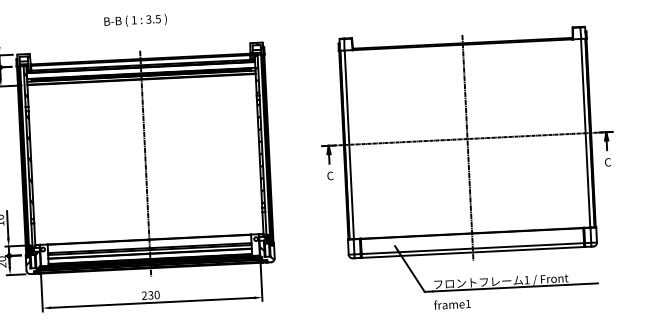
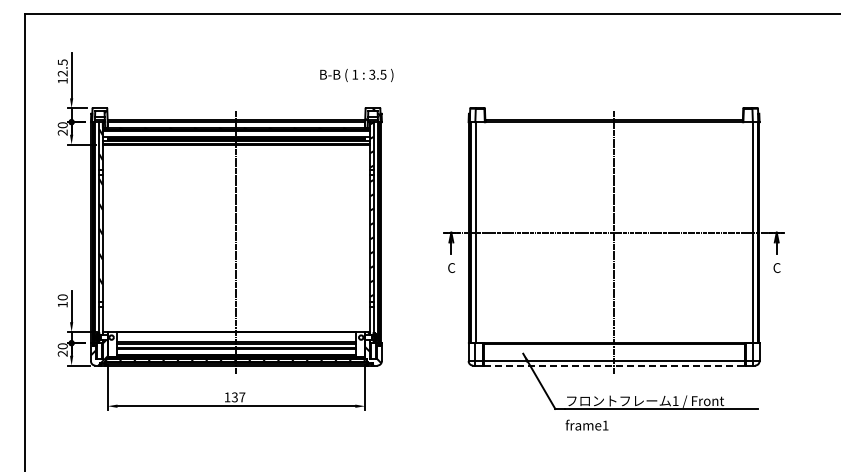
text: (135, 20) -> (356, 75), moved
line: (473, 252) -> (614, 365), solid -> dashed
text: (150, 295) -> (234, 397), 230 -> 137

